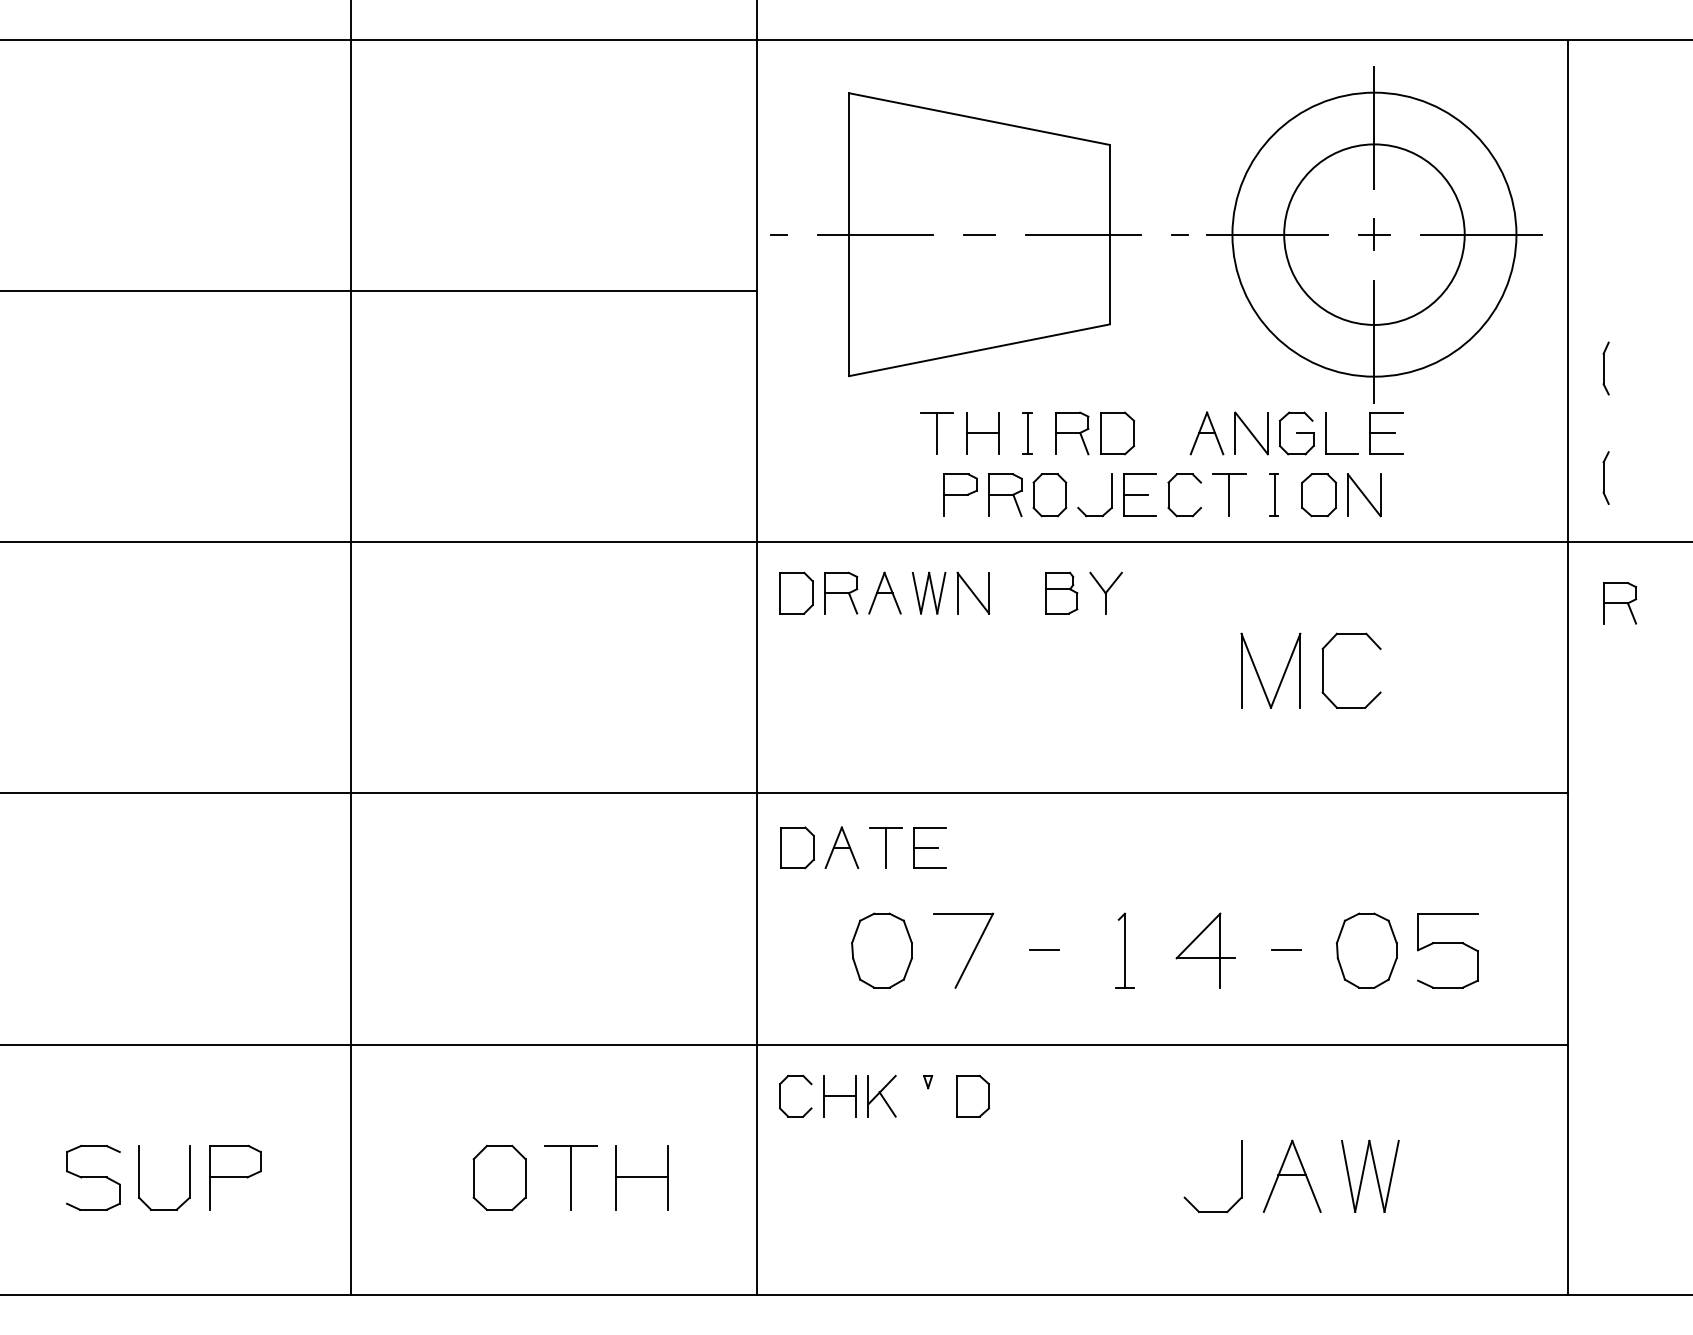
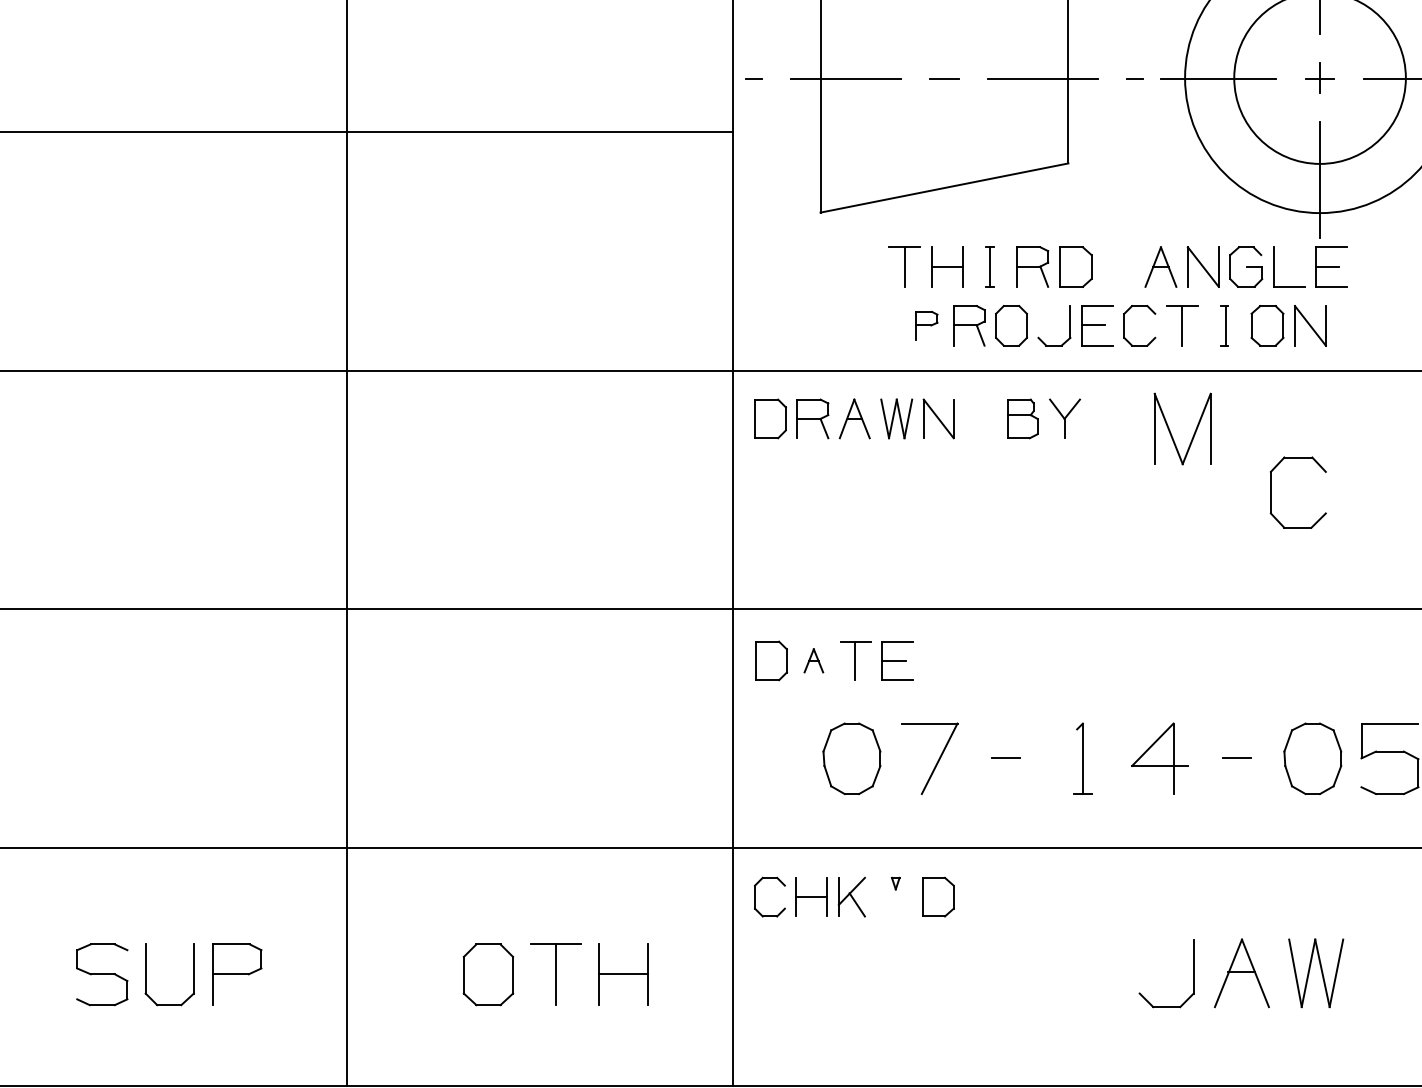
part: (960, 494) -> (926, 325), size x0.7
part: (1259, 675) -> (1171, 433), moved
part: (841, 847) -> (813, 660), size x0.6

